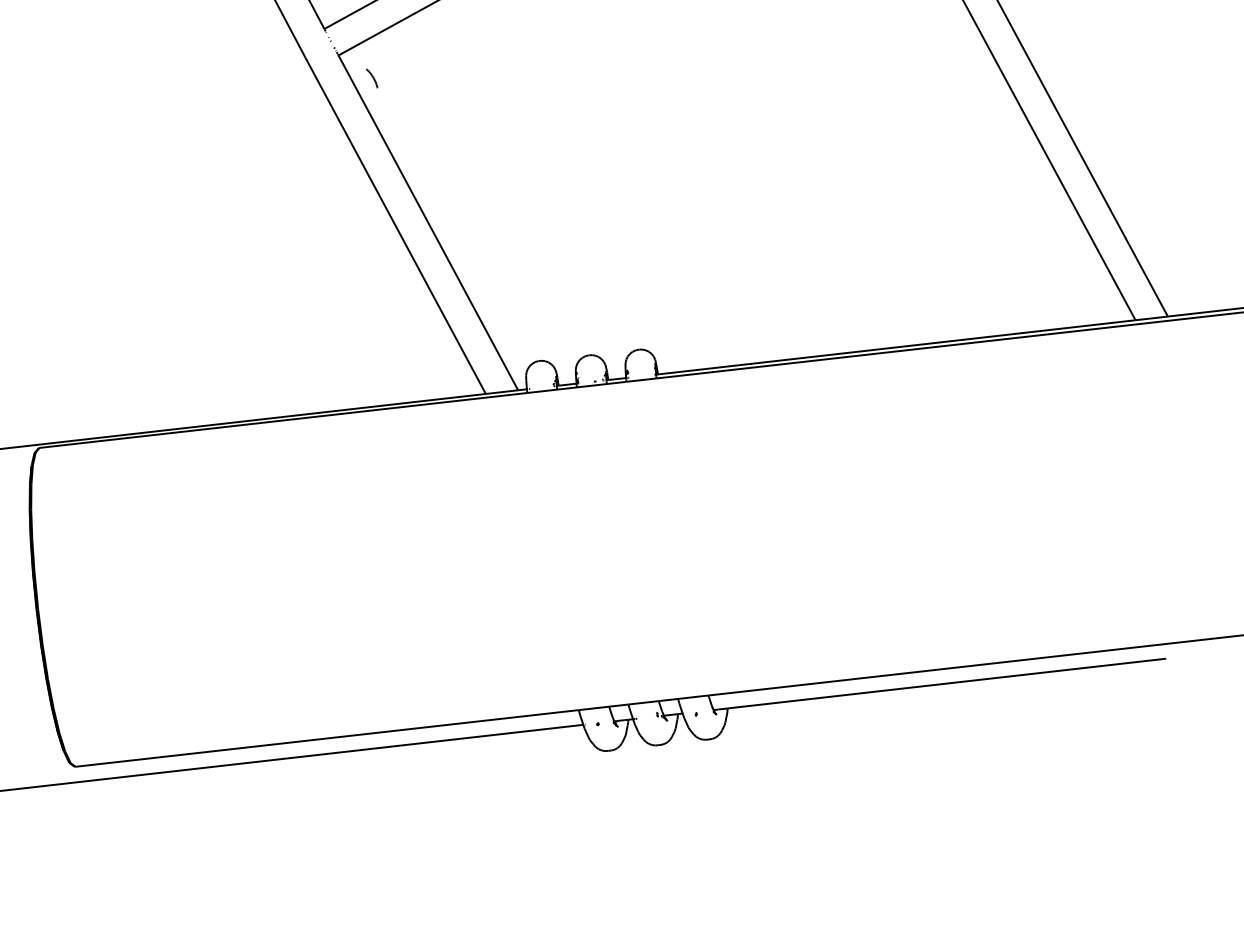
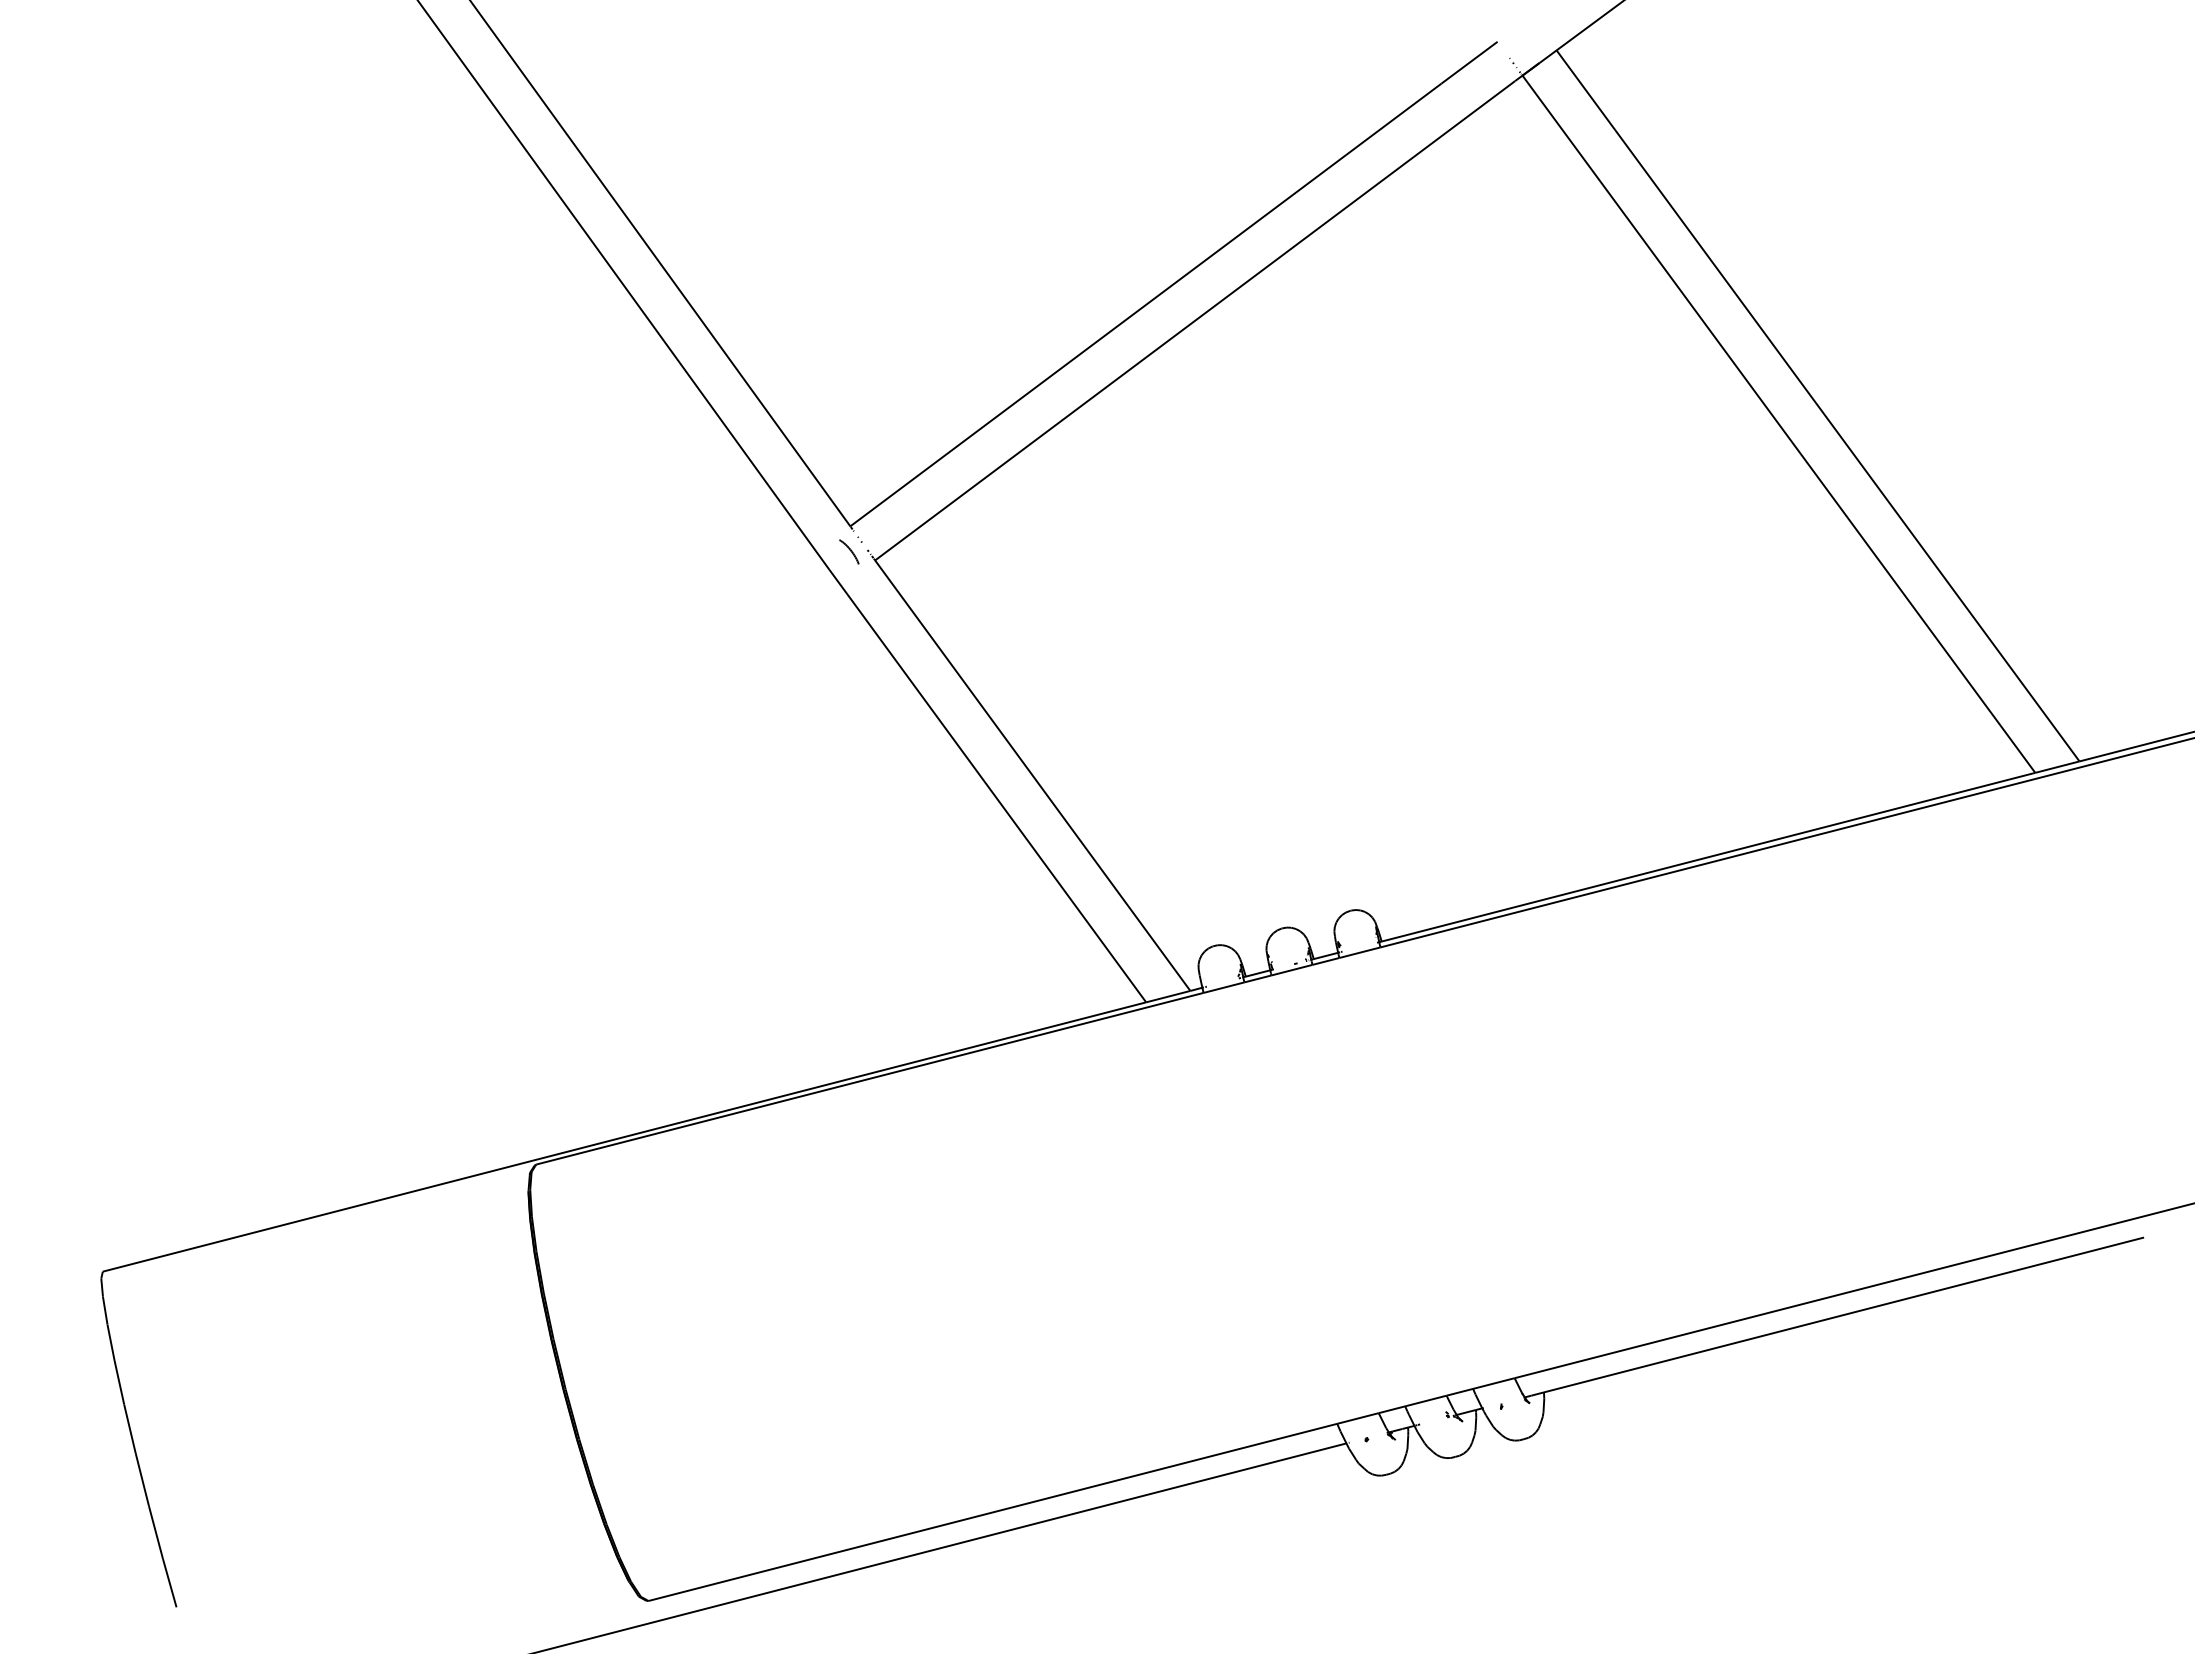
part: (372, 78) -> (849, 551), moved

